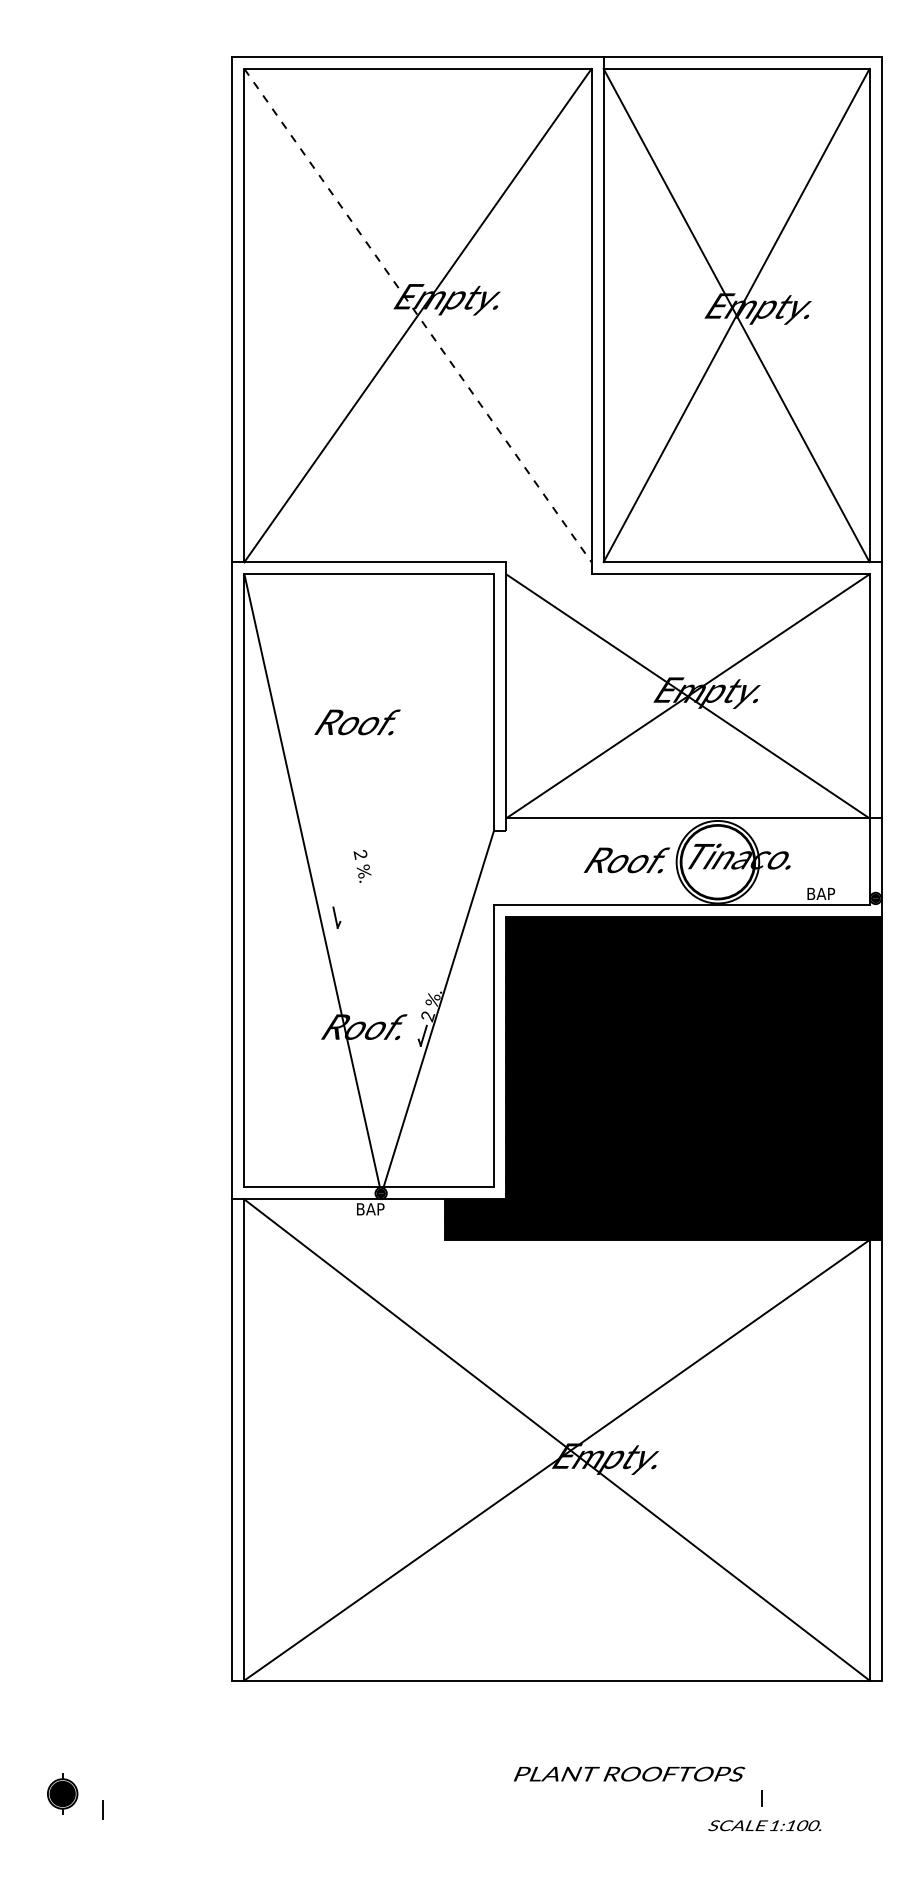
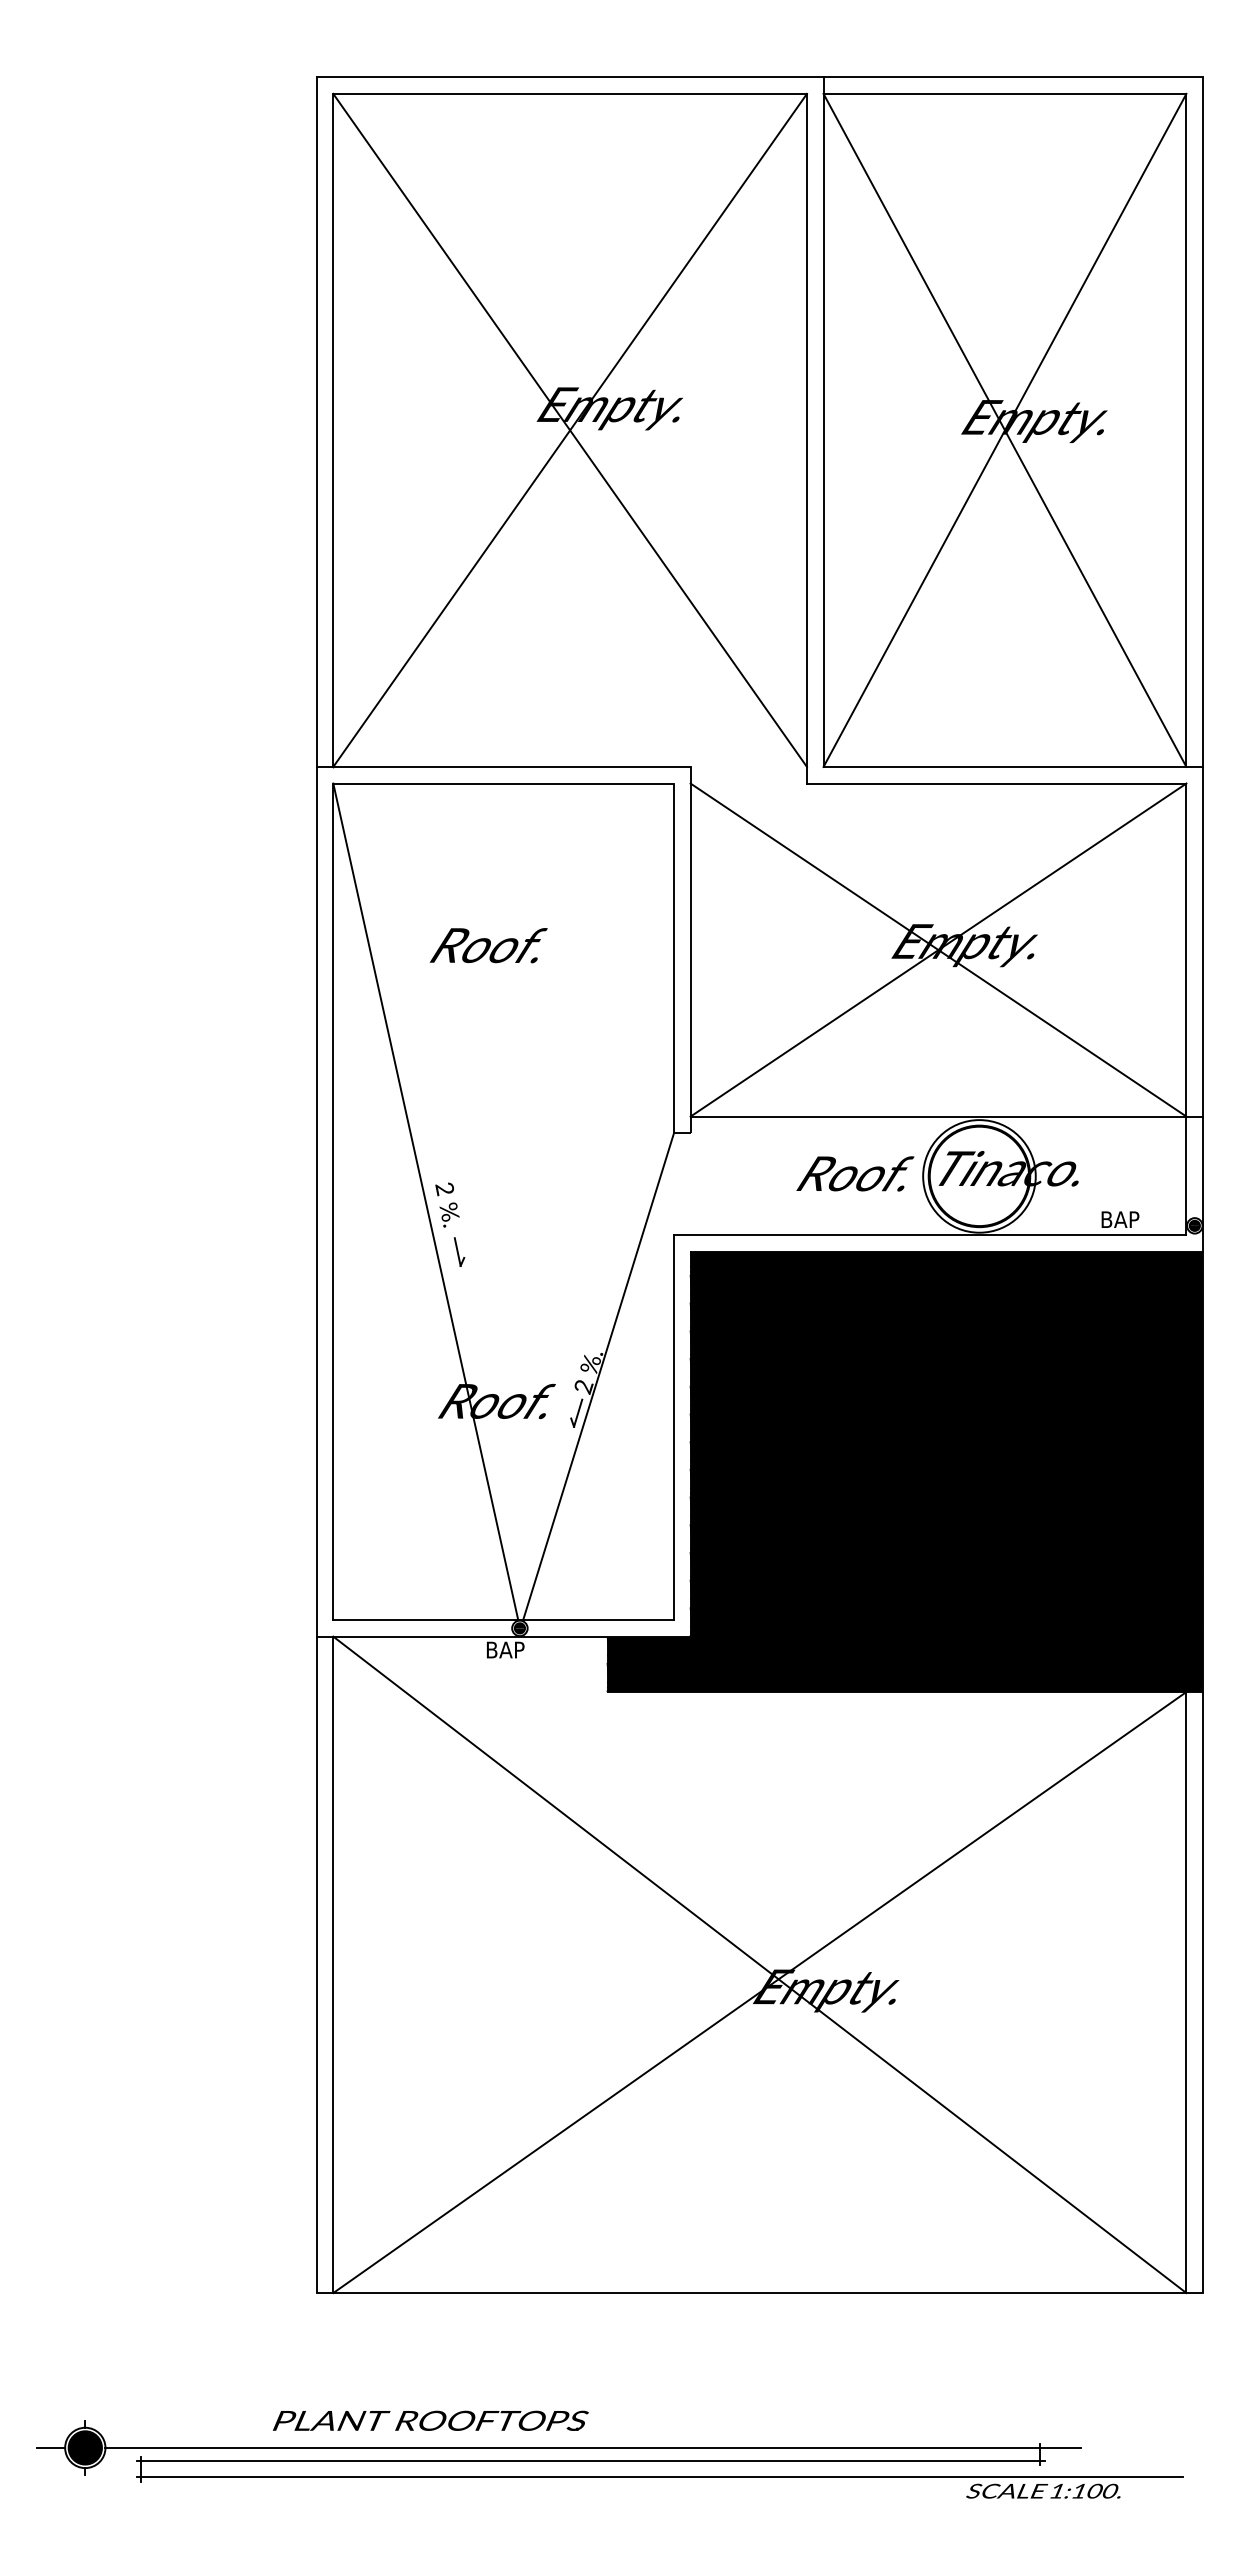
line: (418, 315) -> (570, 430), dashed -> solid
text: (357, 722) -> (488, 945), moved
text: (362, 865) -> (447, 1204), moved
text: (629, 1773) -> (430, 2420), moved
line: (37, 1793) -> (50, 2447), added
line: (435, 1793) -> (593, 2447), added
line: (432, 1803) -> (590, 2461), added
line: (483, 1814) -> (659, 2476), added

